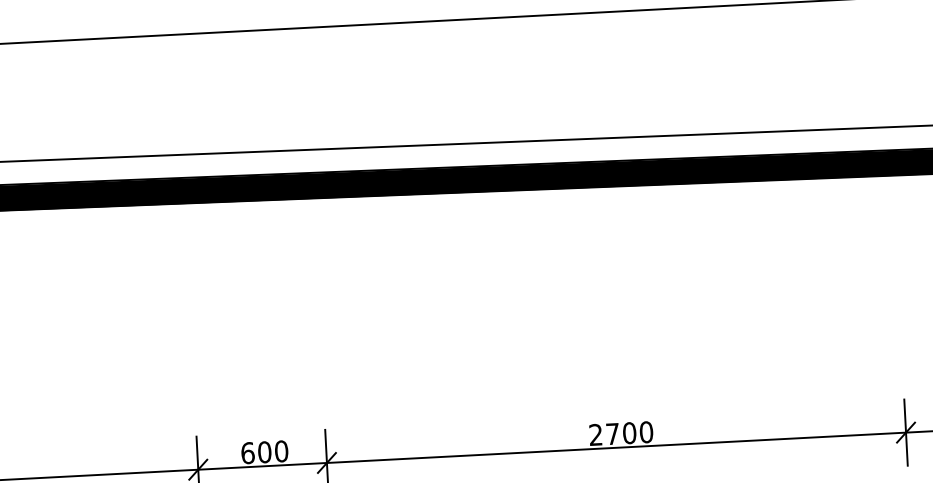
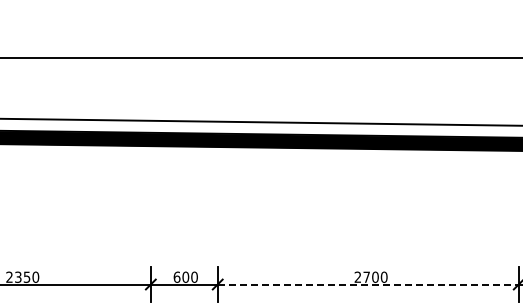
line: (616, 447) -> (368, 284), solid -> dashed

